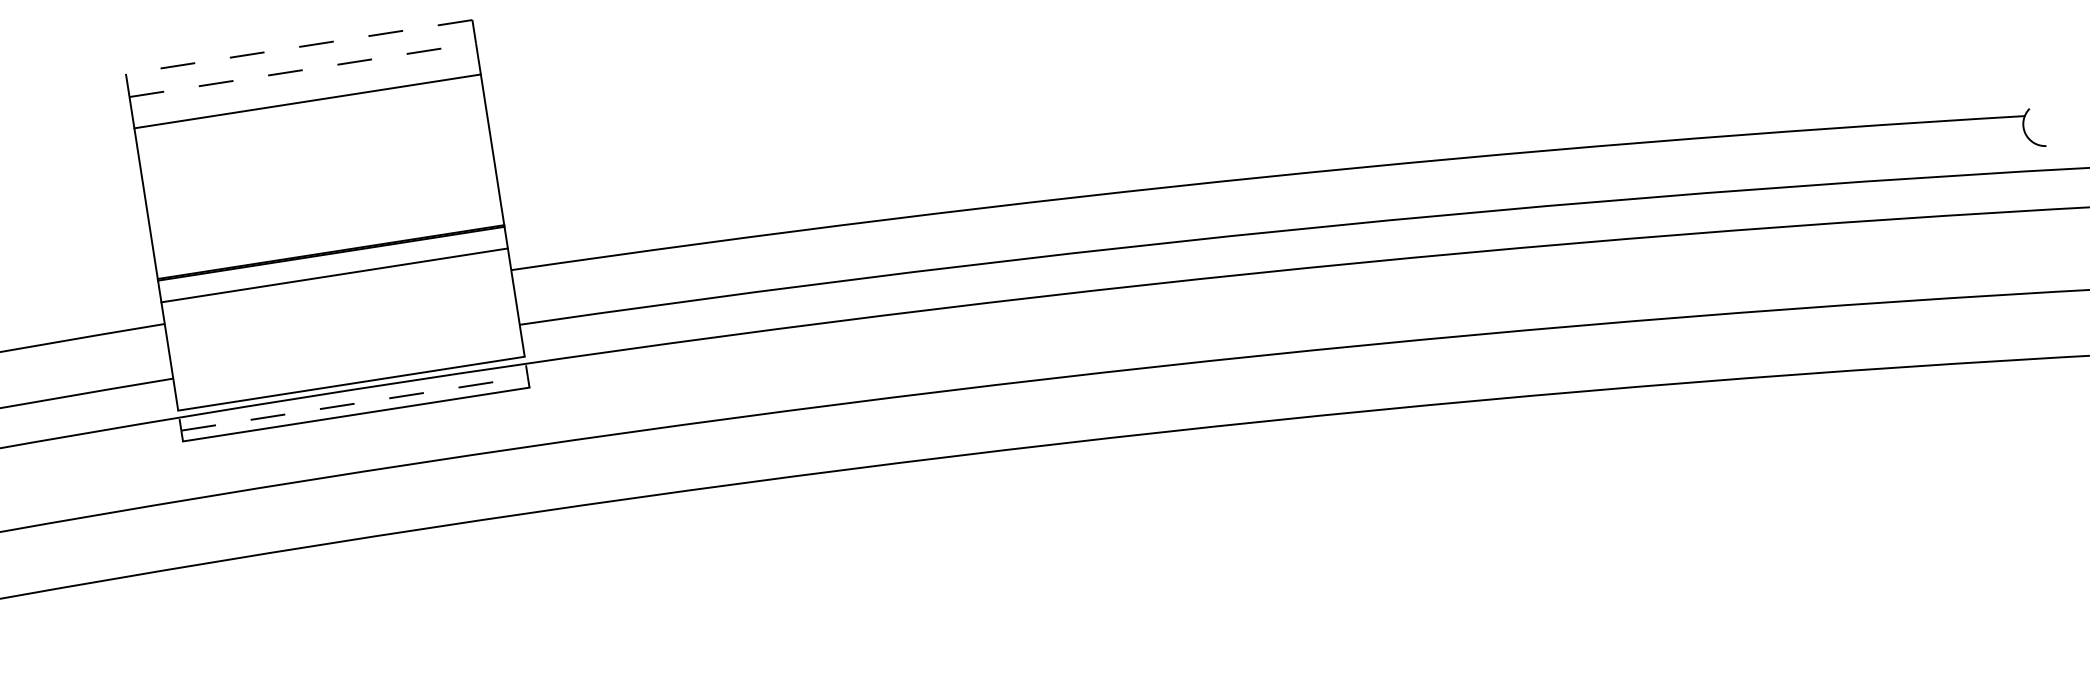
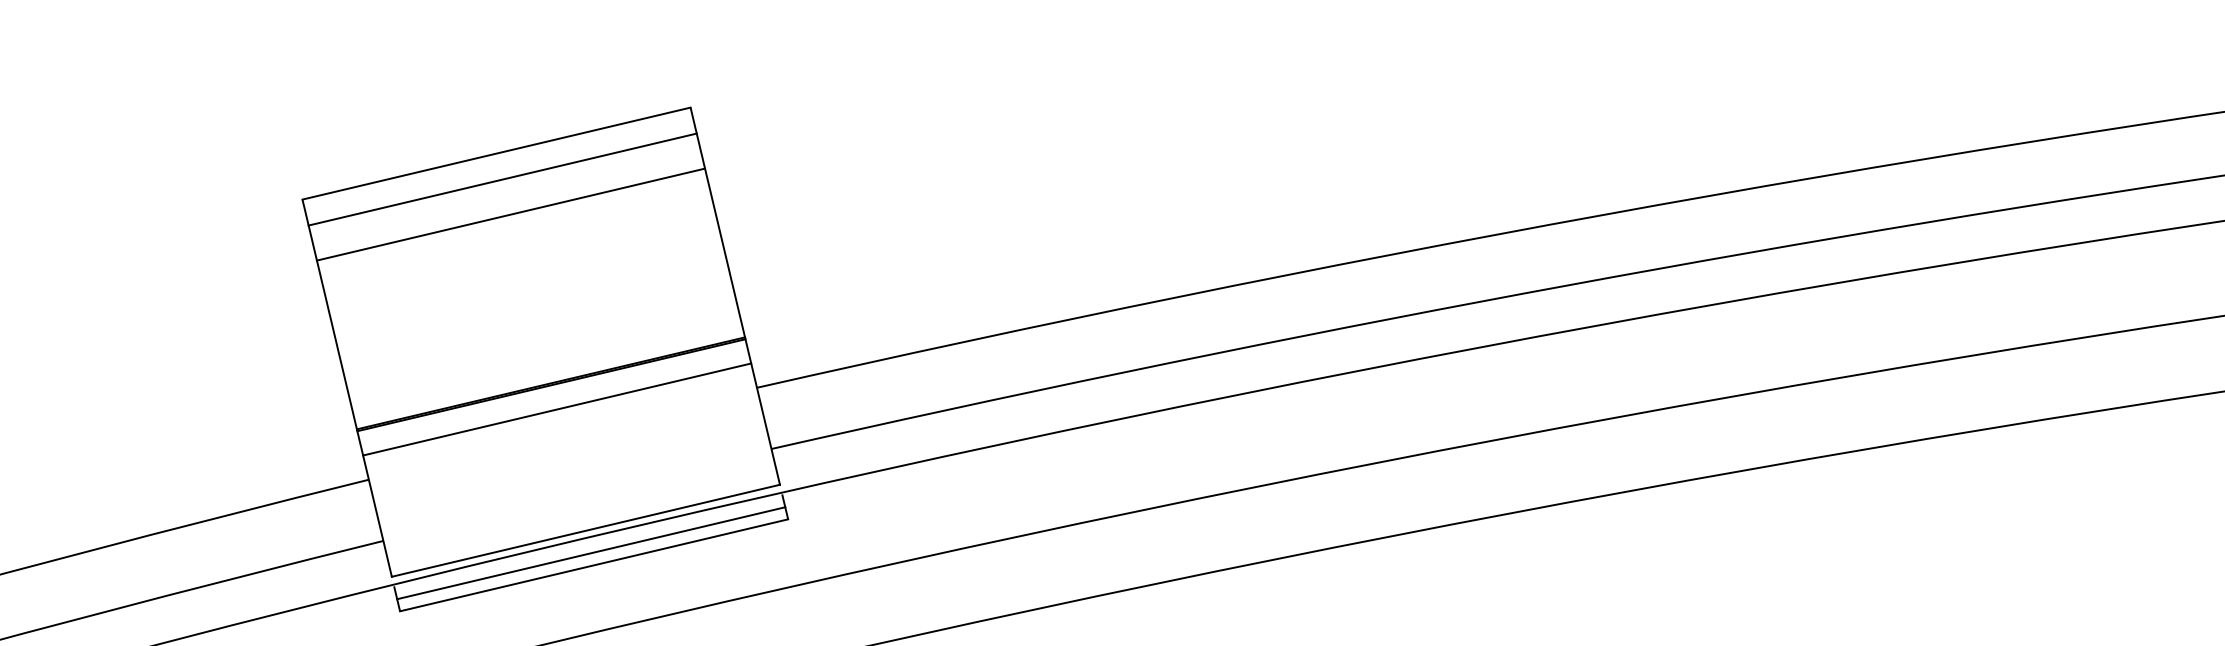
line: (298, 47) -> (495, 154), dashed -> solid
line: (303, 70) -> (503, 179), dashed -> solid
line: (355, 403) -> (592, 552), dashed -> solid

